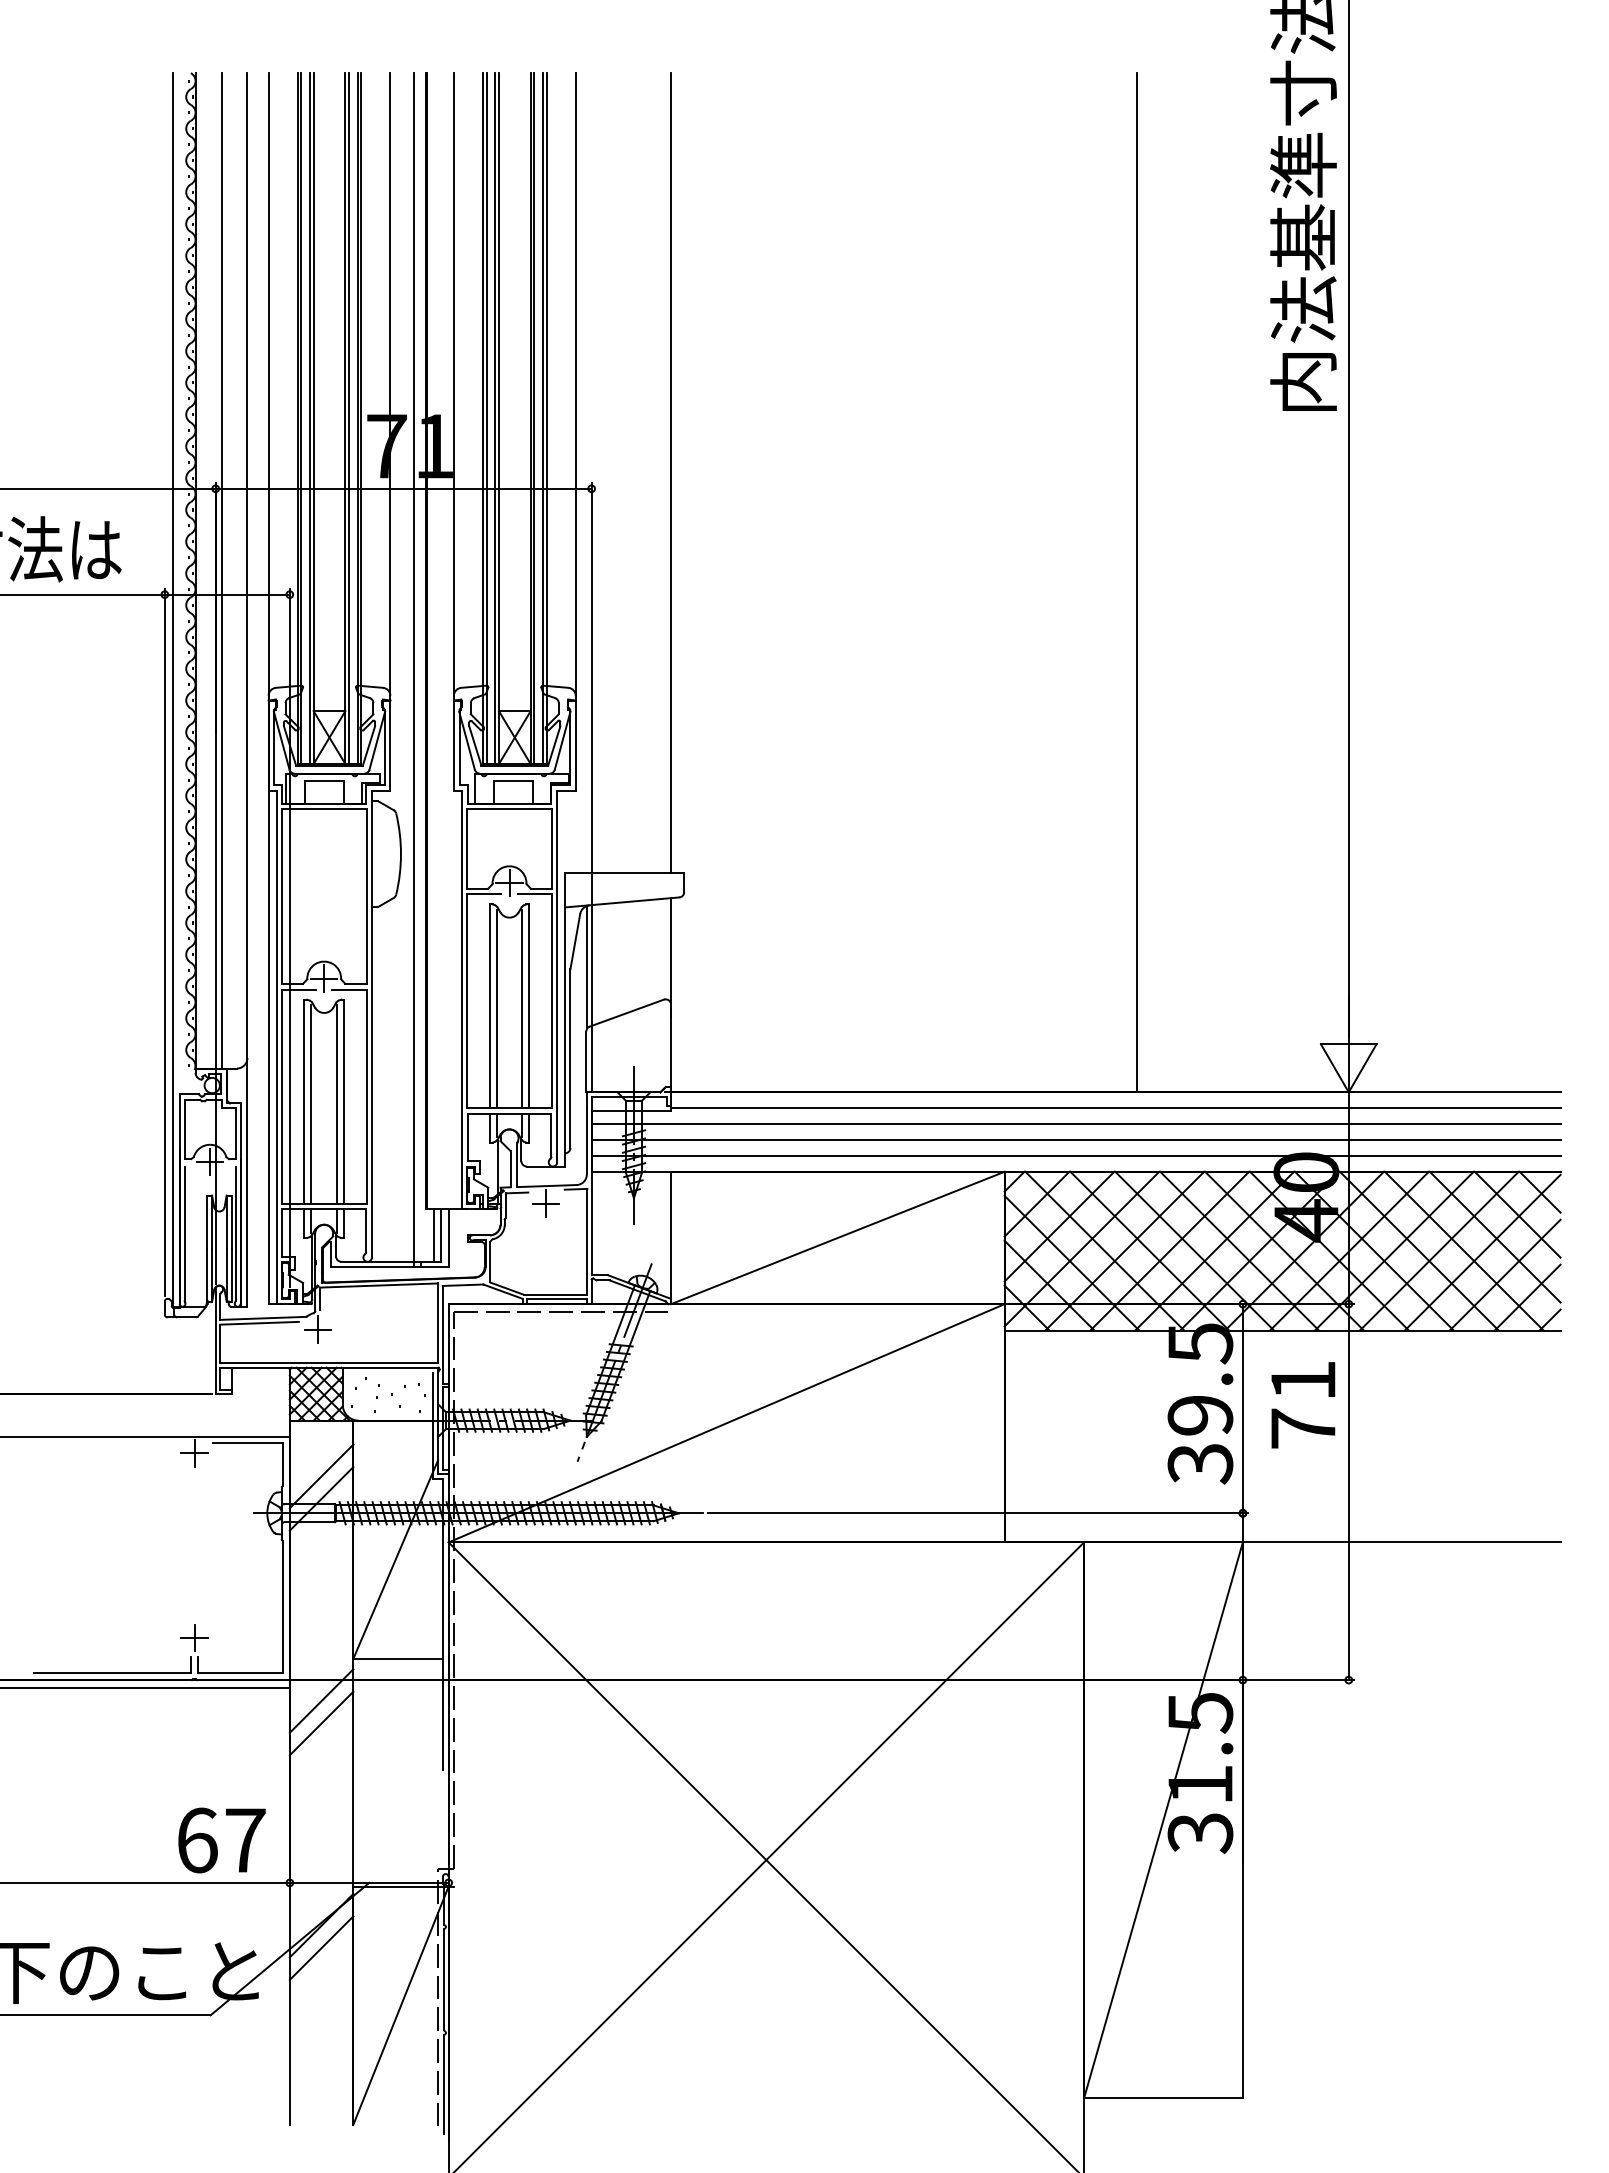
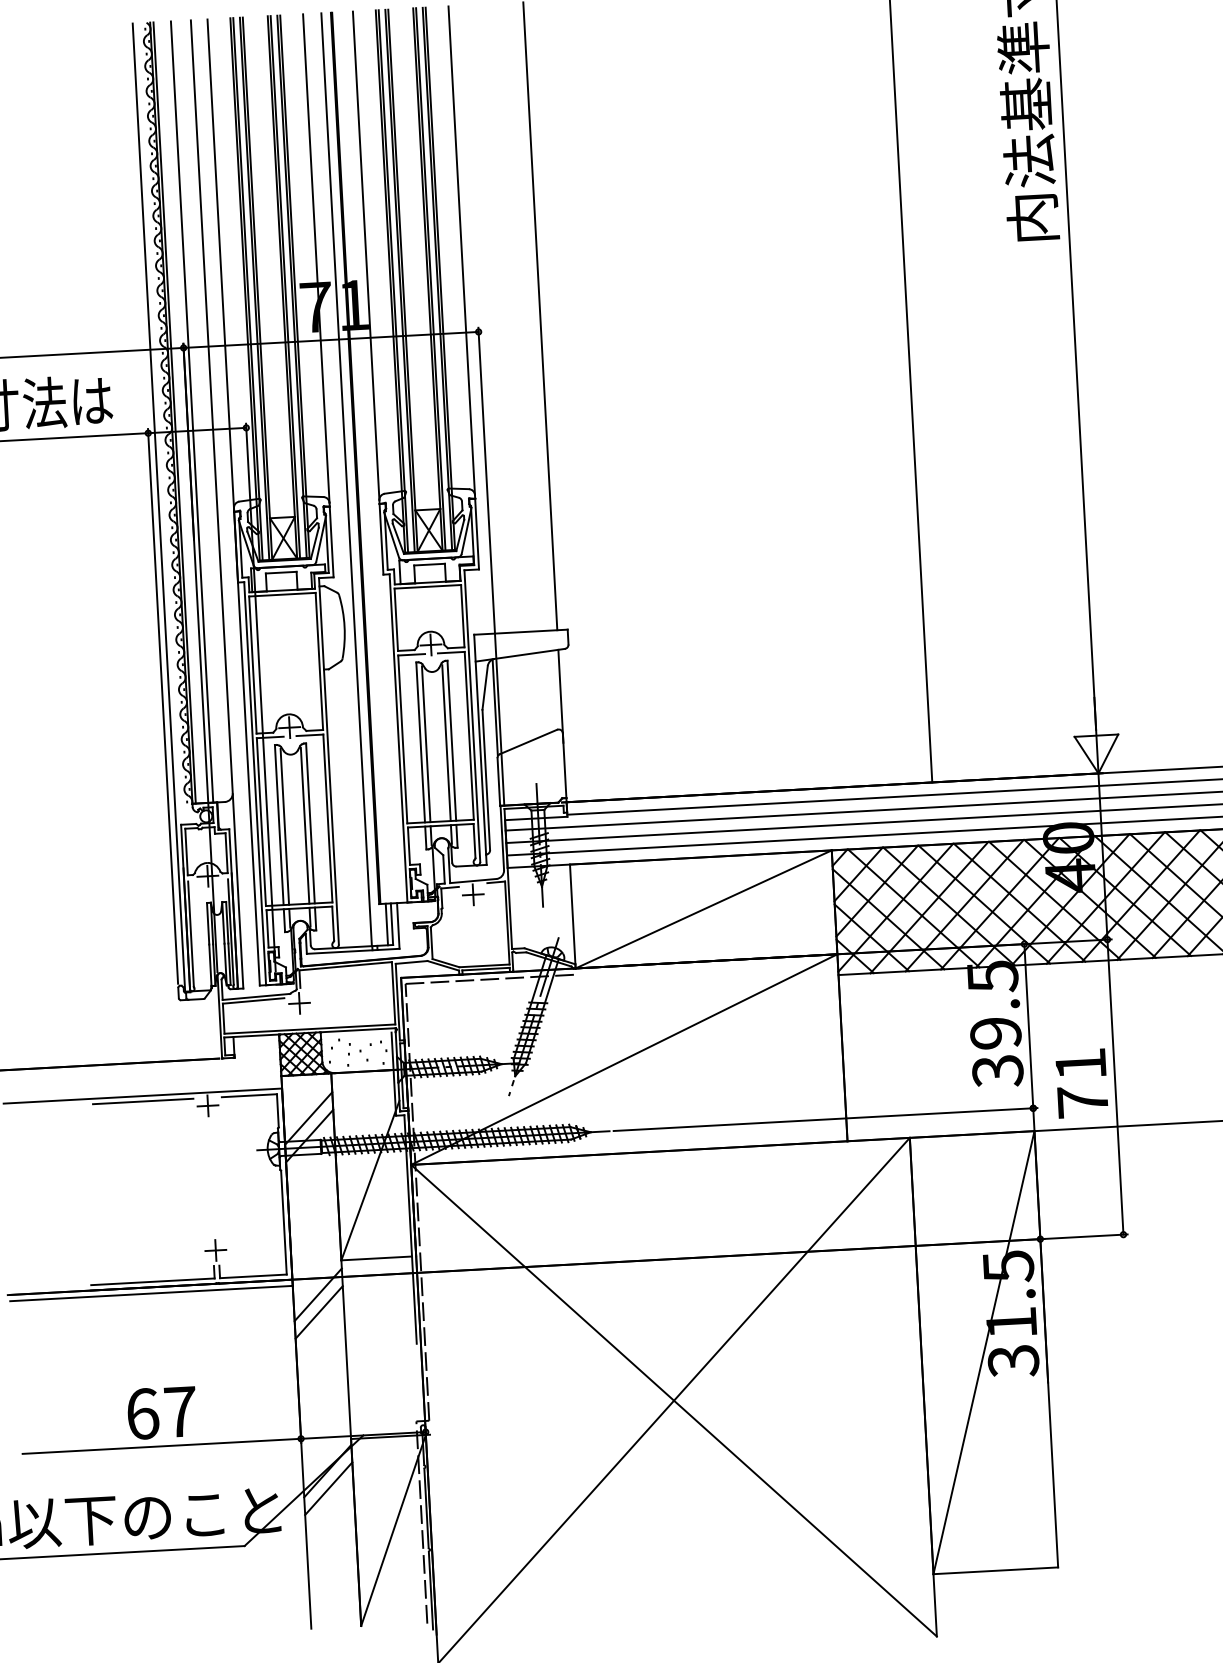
line: (199, 570) -> (174, 412), added
text: (1303, 1405) -> (1082, 1083), moved
line: (112, 1443) -> (143, 1101), added
text: (221, 1840) -> (161, 1412), moved

